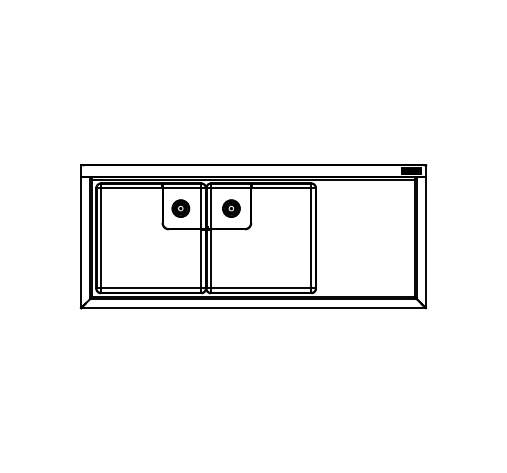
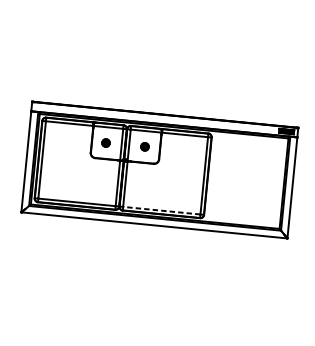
part: (180, 208) -> (105, 142), size x0.6
part: (231, 208) -> (145, 146), size x0.6
line: (260, 288) -> (161, 210), solid -> dashed

